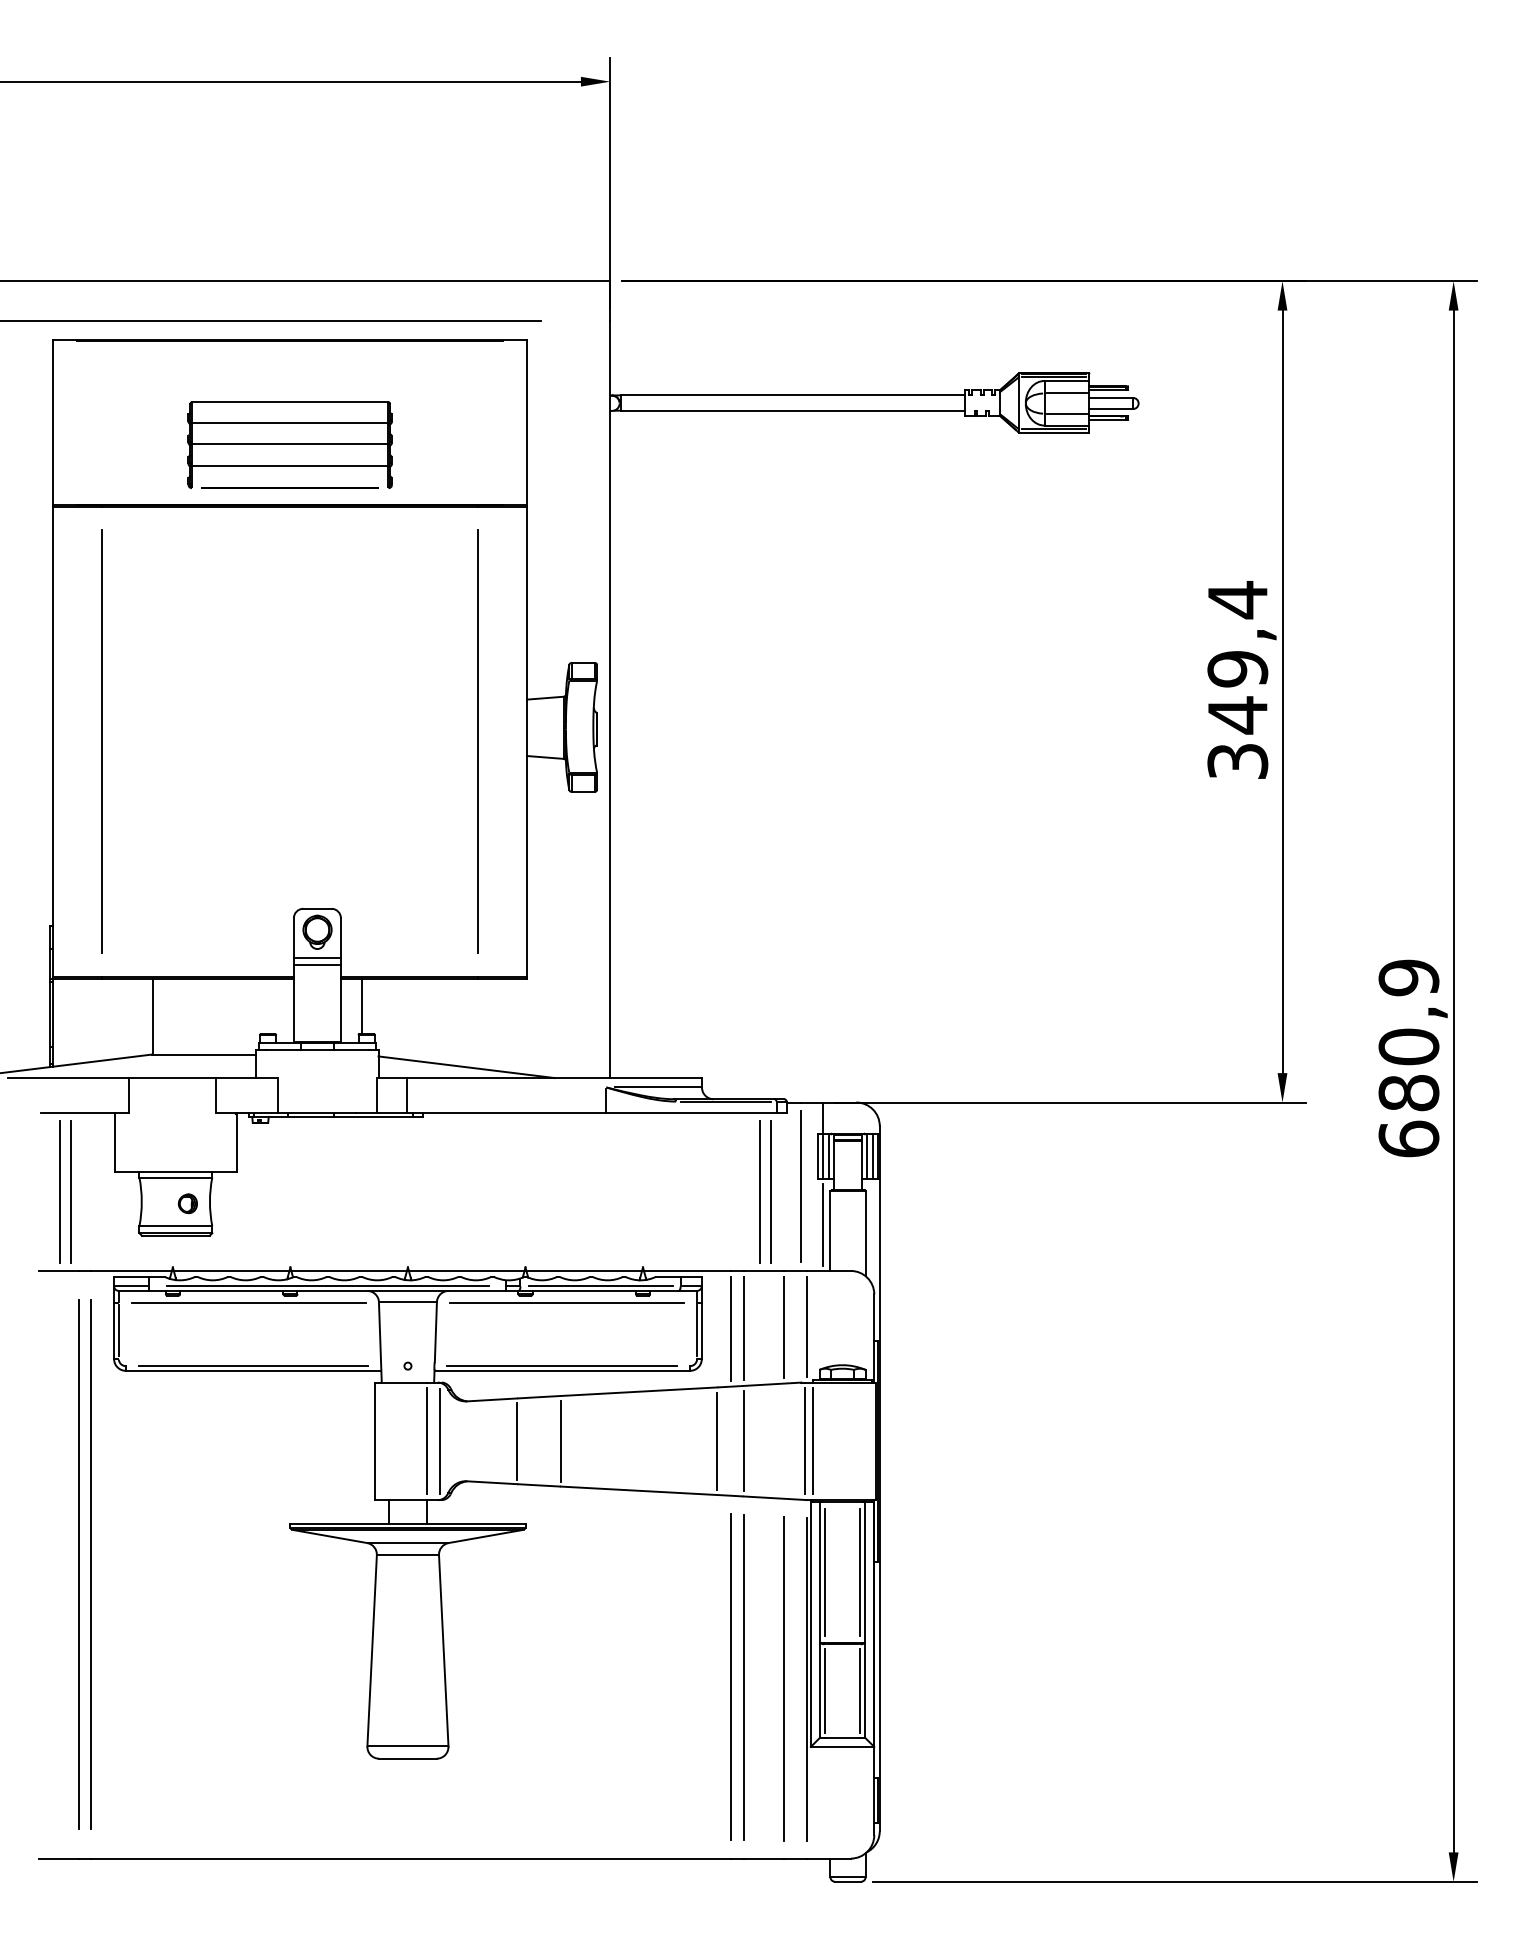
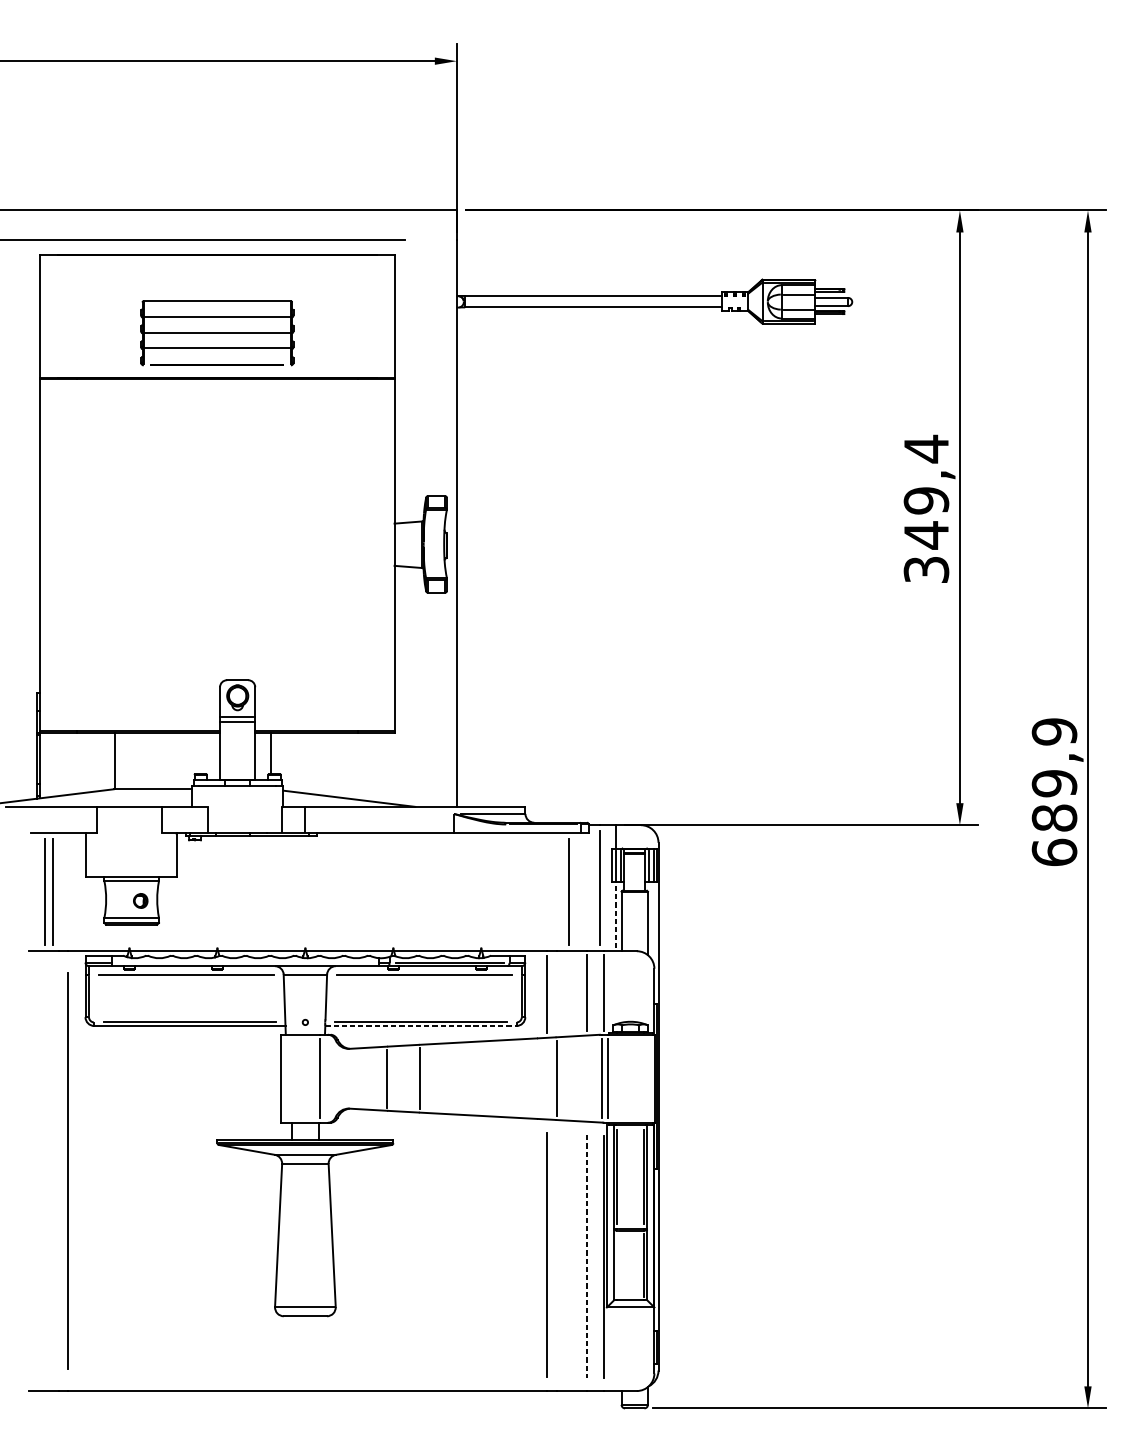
line: (101, 741) -> (76, 554), removed
line: (478, 741) -> (358, 554), removed
text: (1408, 1046) -> (1054, 783), 680,9 -> 689,9
line: (770, 1192) -> (576, 892), removed
line: (823, 1225) -> (616, 917), solid -> dashed
line: (327, 1286) -> (245, 962), removed
line: (743, 1328) -> (556, 994), removed
line: (562, 1370) -> (421, 1025), solid -> dashed
line: (717, 1440) -> (537, 1078), removed
line: (439, 1441) -> (329, 1078), removed
line: (78, 1564) -> (58, 1170), removed
line: (743, 1677) -> (556, 1255), removed
line: (783, 1678) -> (586, 1256), solid -> dashed
line: (824, 1690) -> (617, 1265), removed

